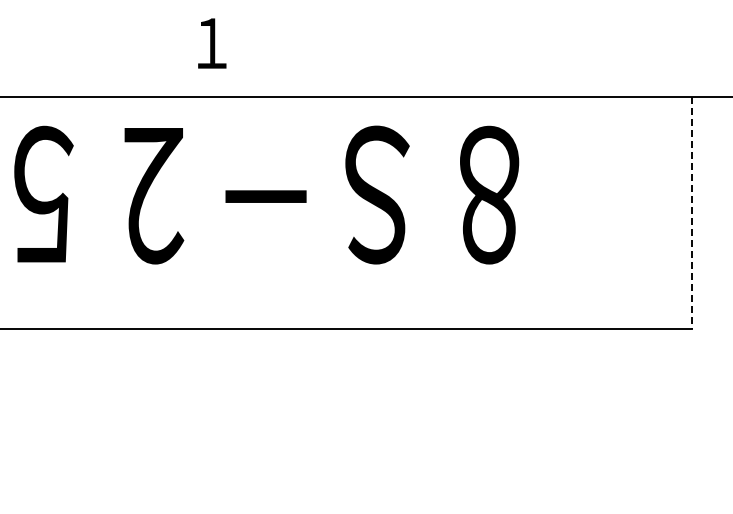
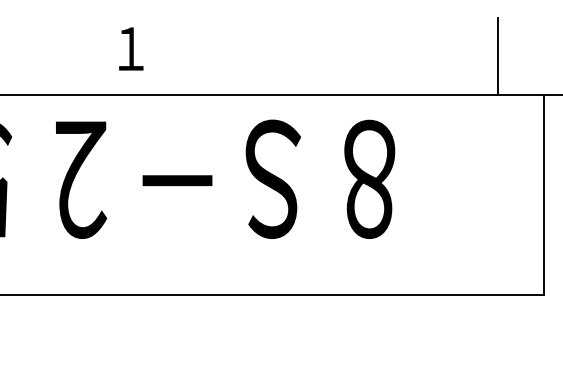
line: (638, 52) -> (497, 56), added
line: (692, 213) -> (544, 195), dashed -> solid

